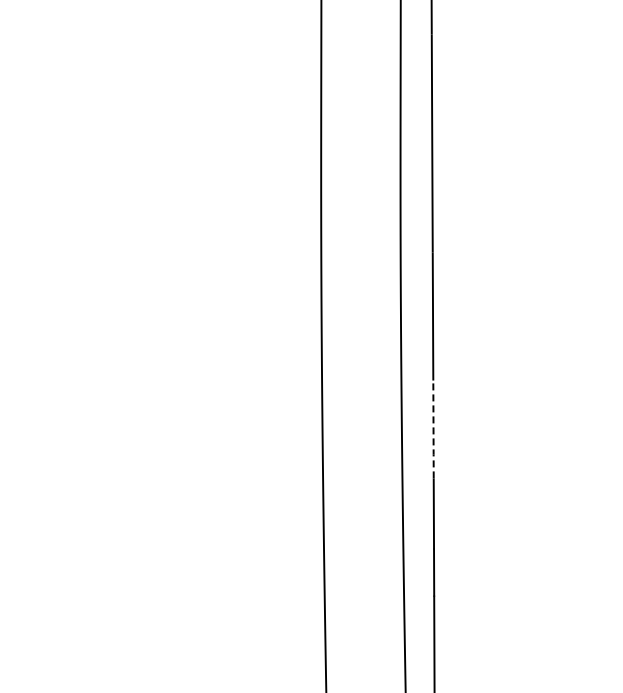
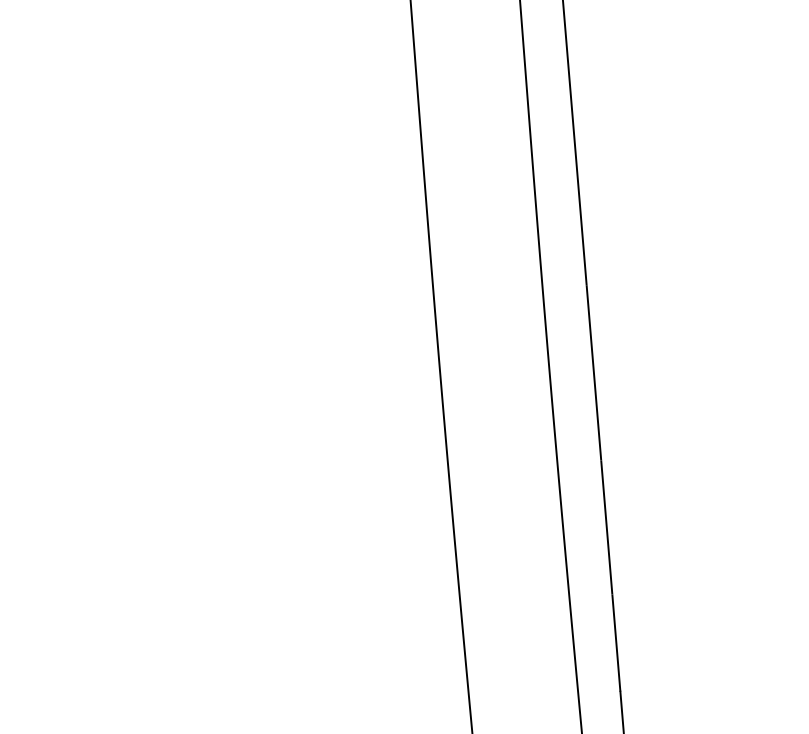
line: (433, 429) -> (606, 527), dashed -> solid

